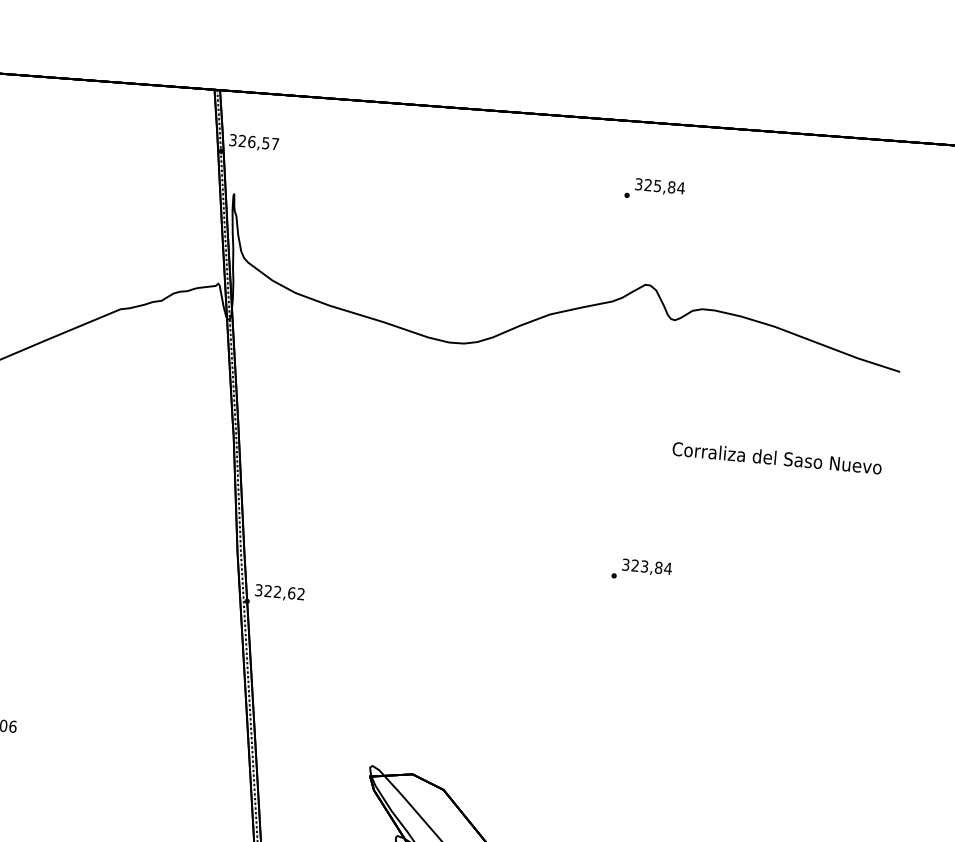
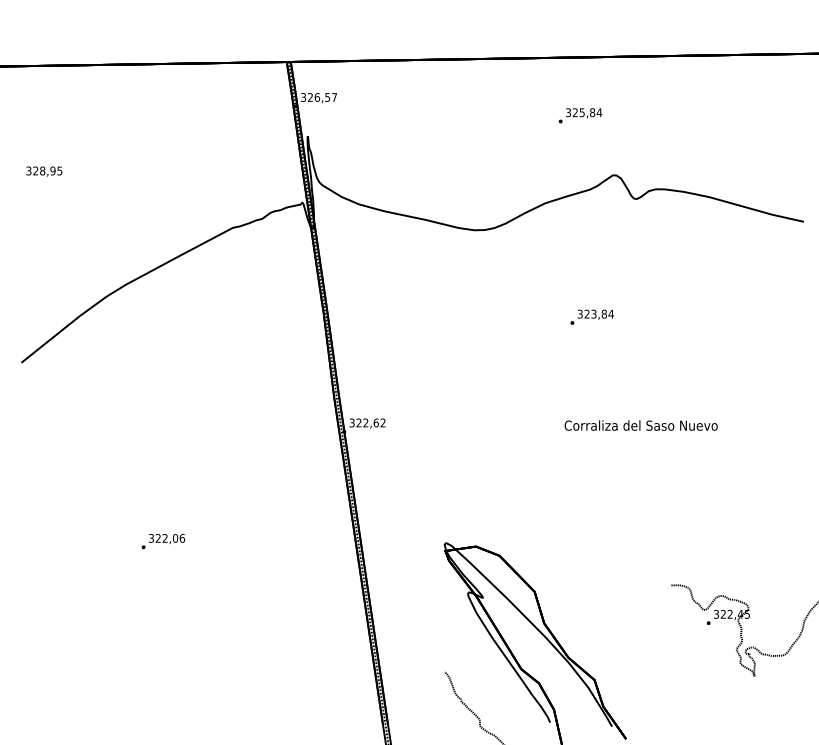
text: (654, 189) -> (580, 115), moved
text: (776, 457) -> (640, 425), moved
text: (640, 569) -> (591, 316), moved

